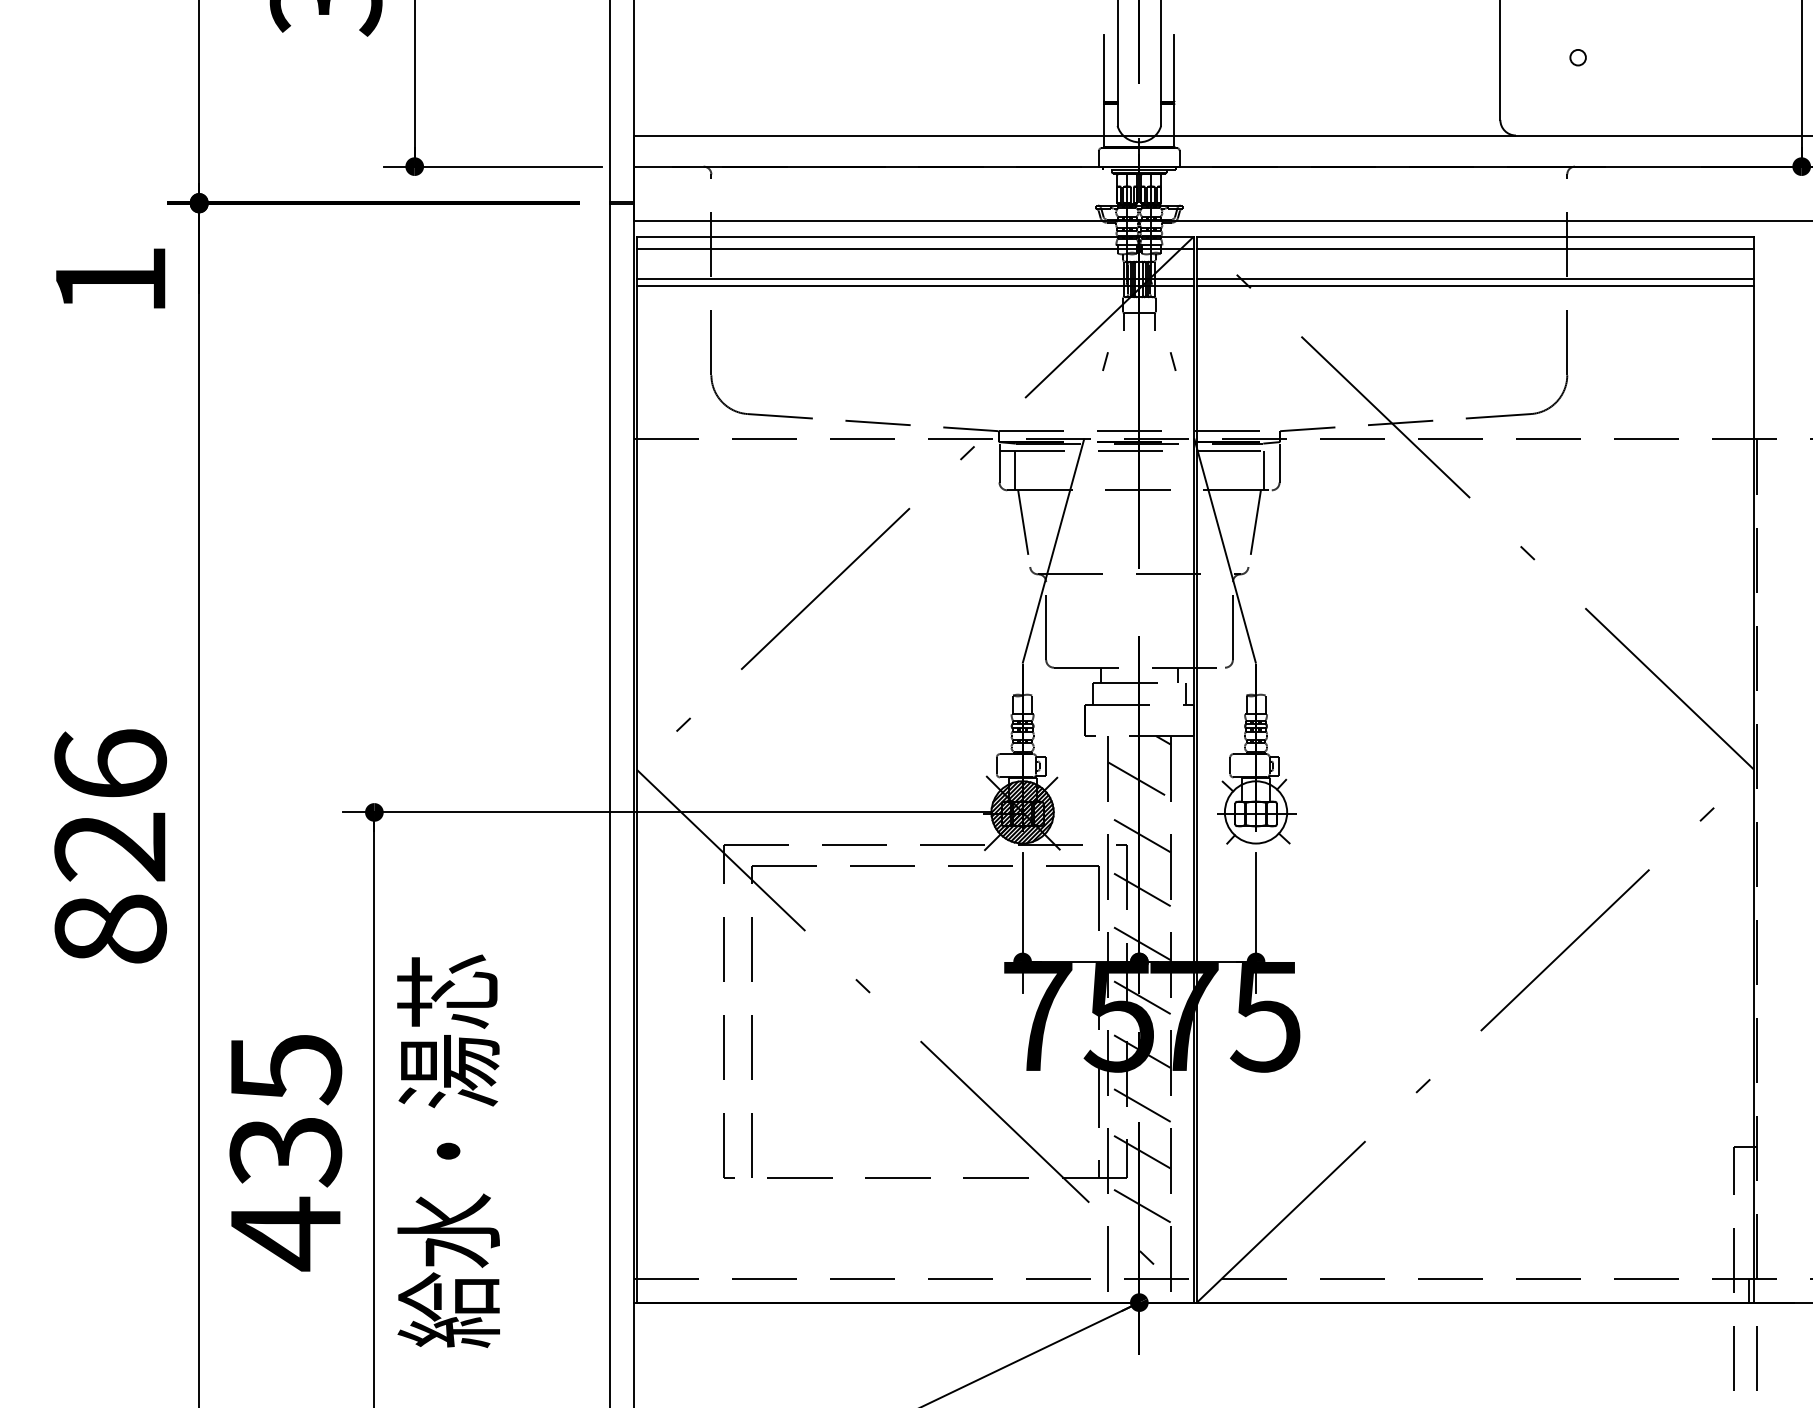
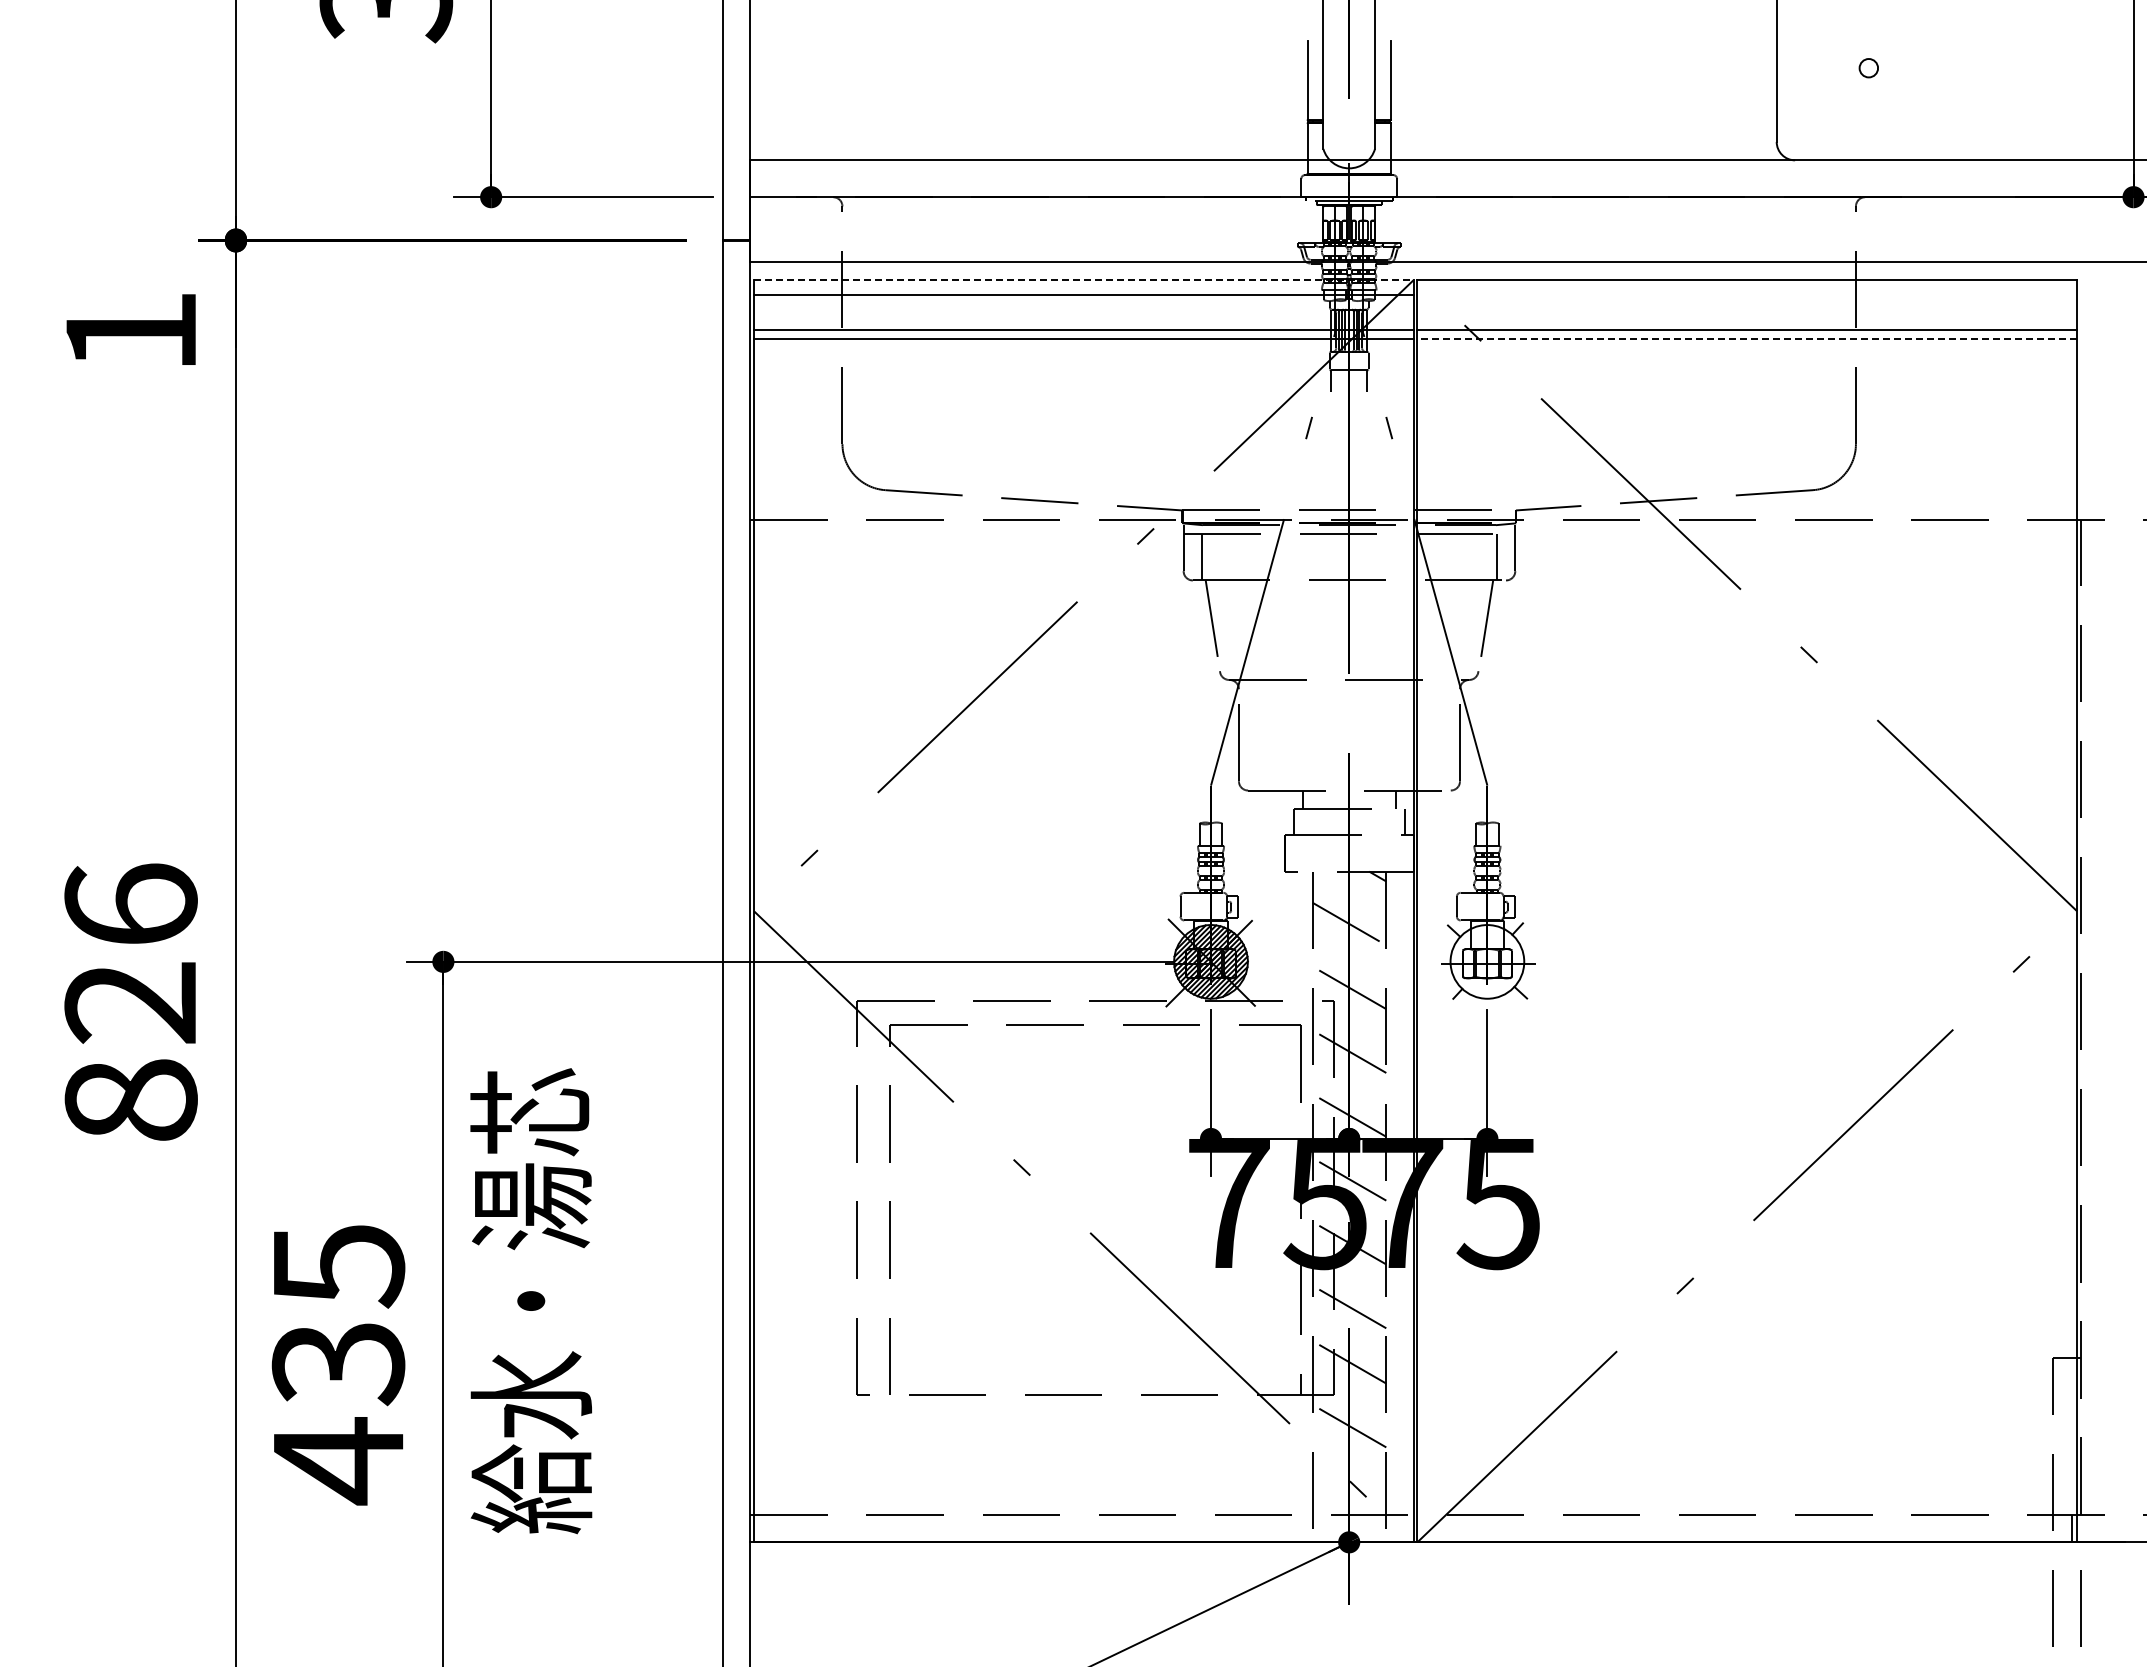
line: (914, 236) -> (1083, 280), solid -> dashed
line: (1475, 248) -> (1747, 294), removed
line: (1475, 286) -> (1747, 339), solid -> dashed
text: (448, 1151) -> (531, 1301), moved

